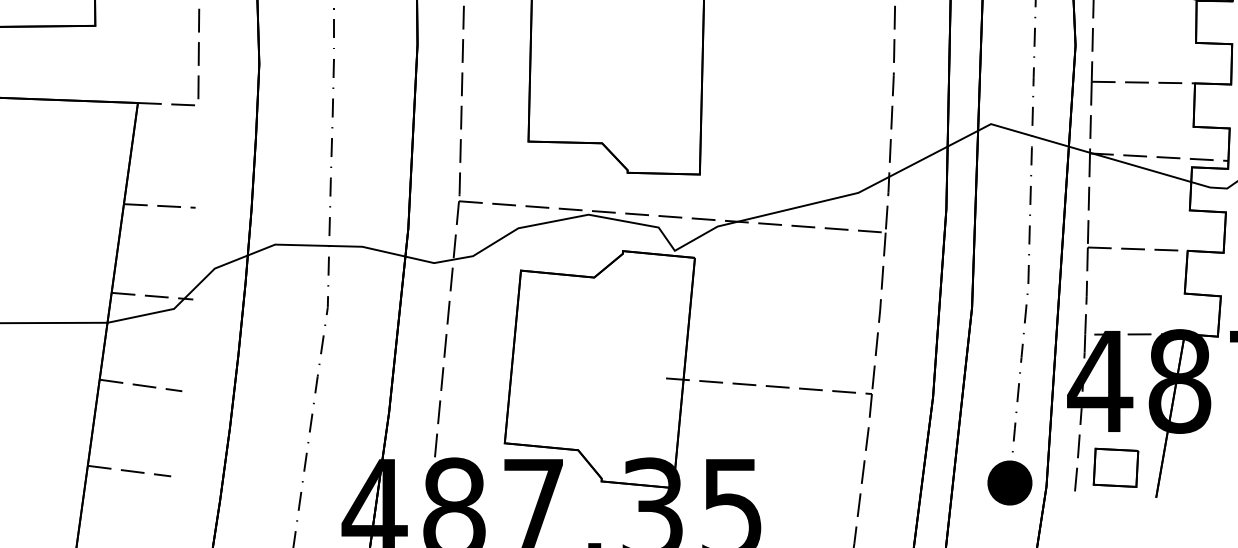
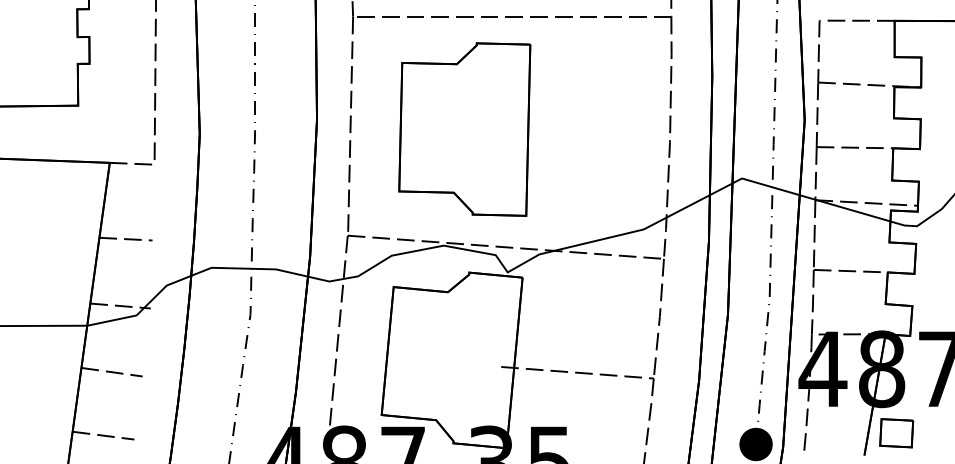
part: (1115, 468) -> (896, 433), moved

